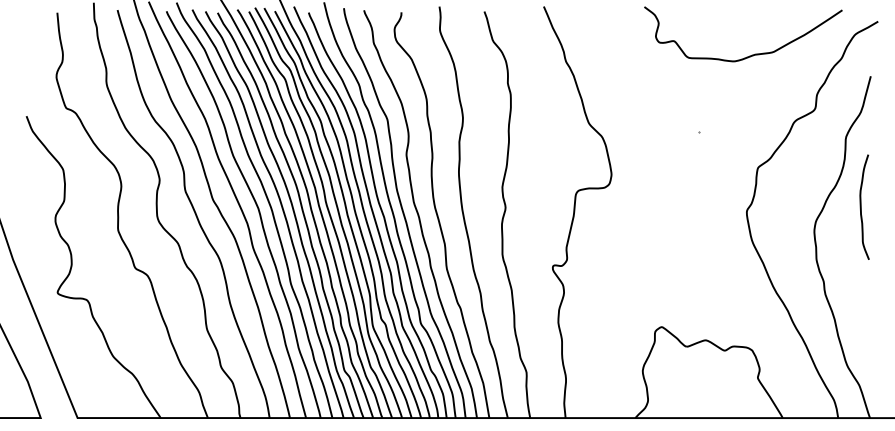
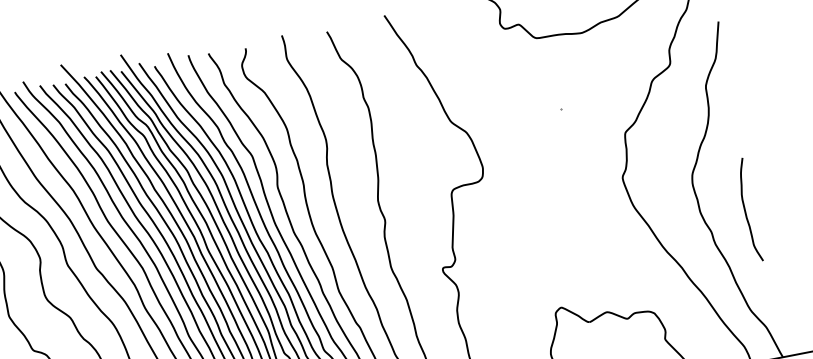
curve: (861, 206) -> (745, 210), moved

